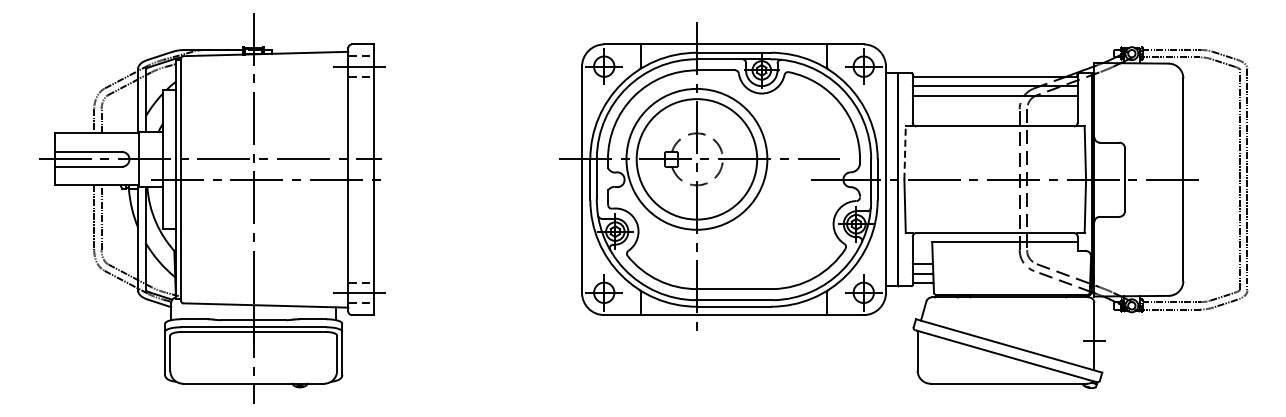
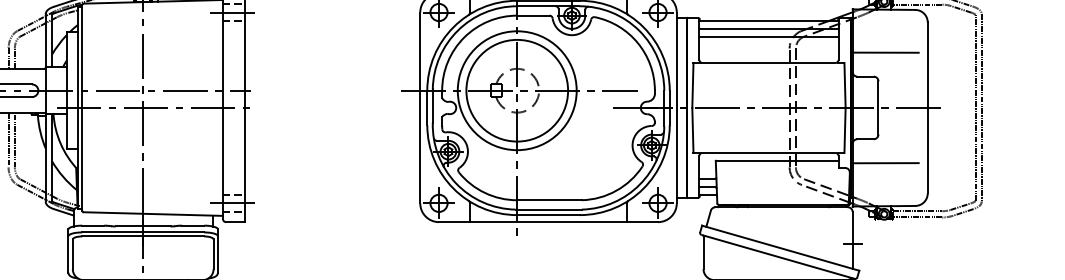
line: (1133, 114) -> (885, 52), added
line: (905, 153) -> (693, 85), dashed -> solid
line: (1133, 245) -> (885, 163), added

